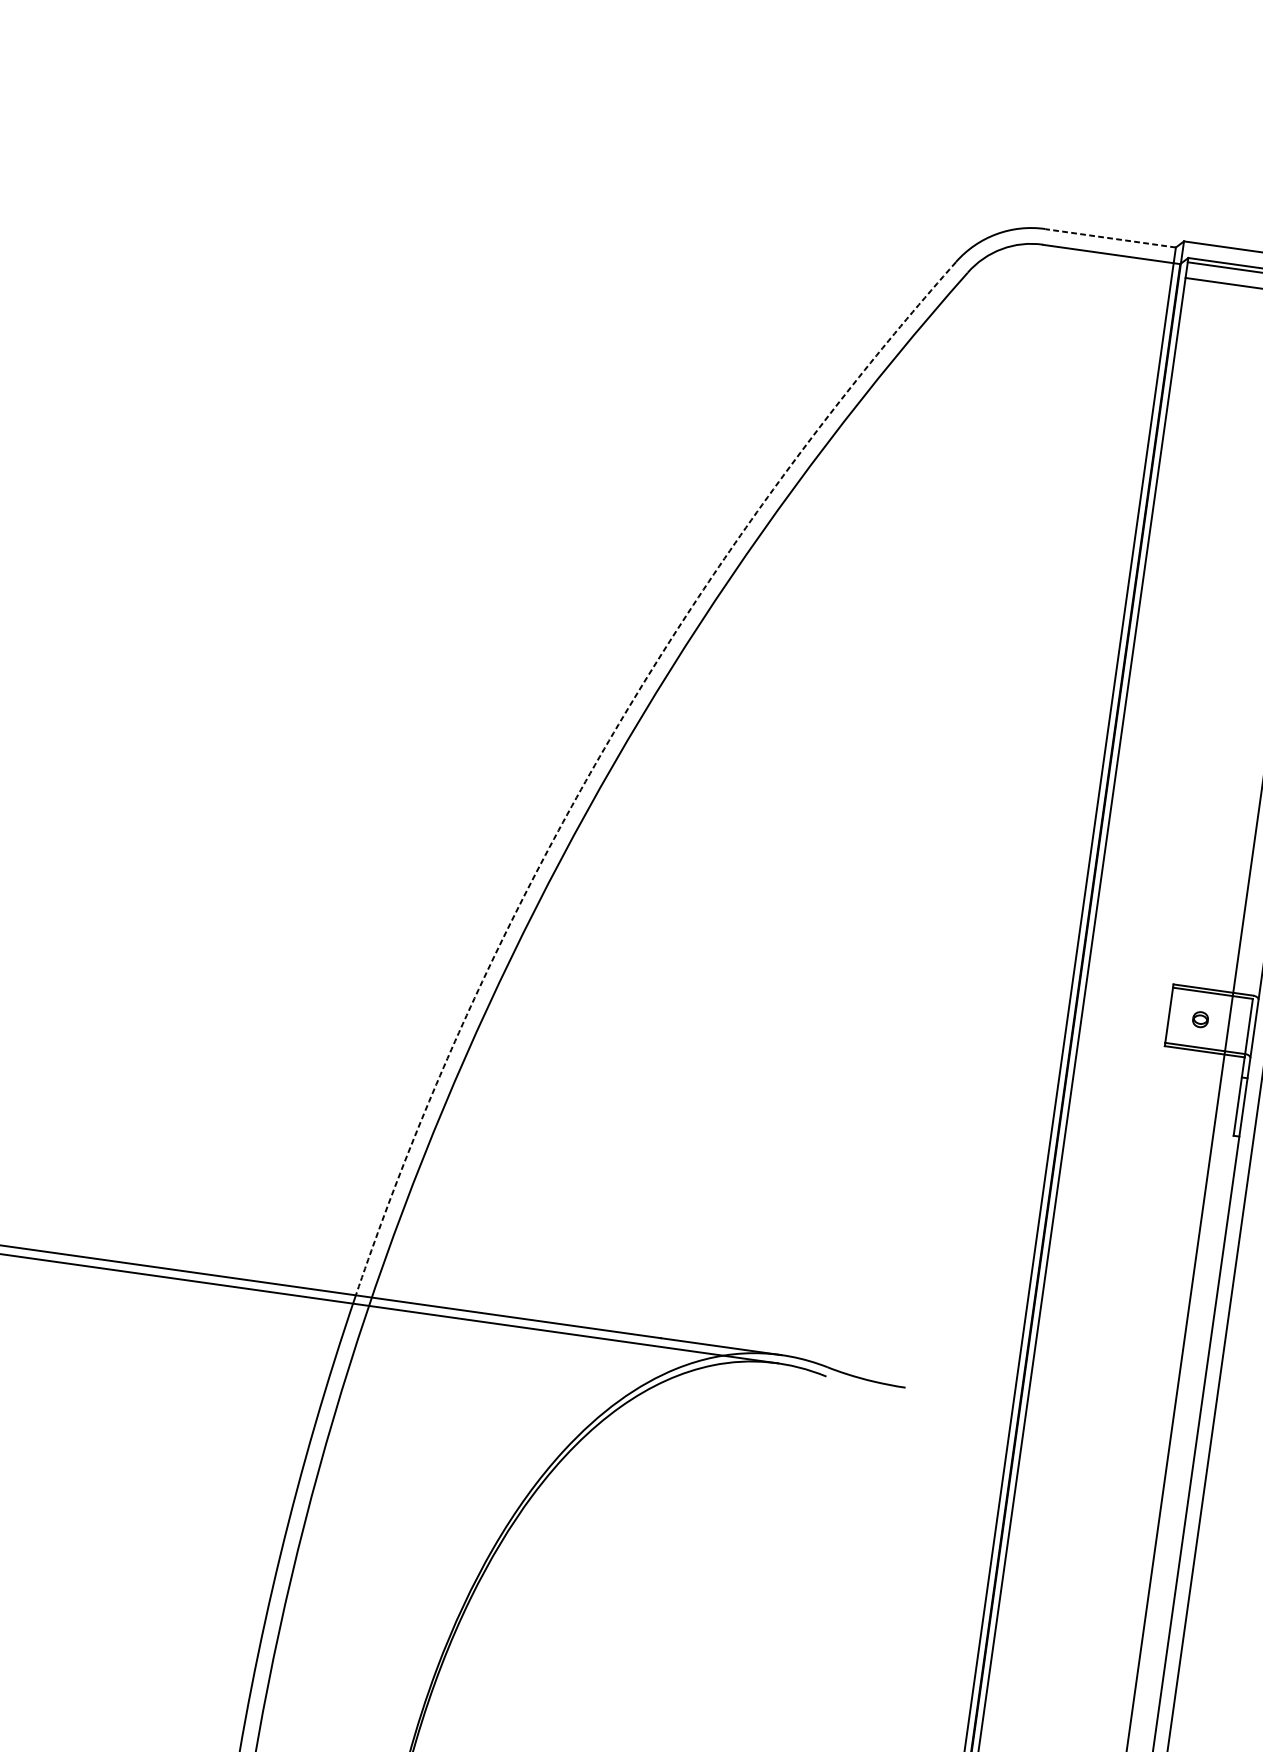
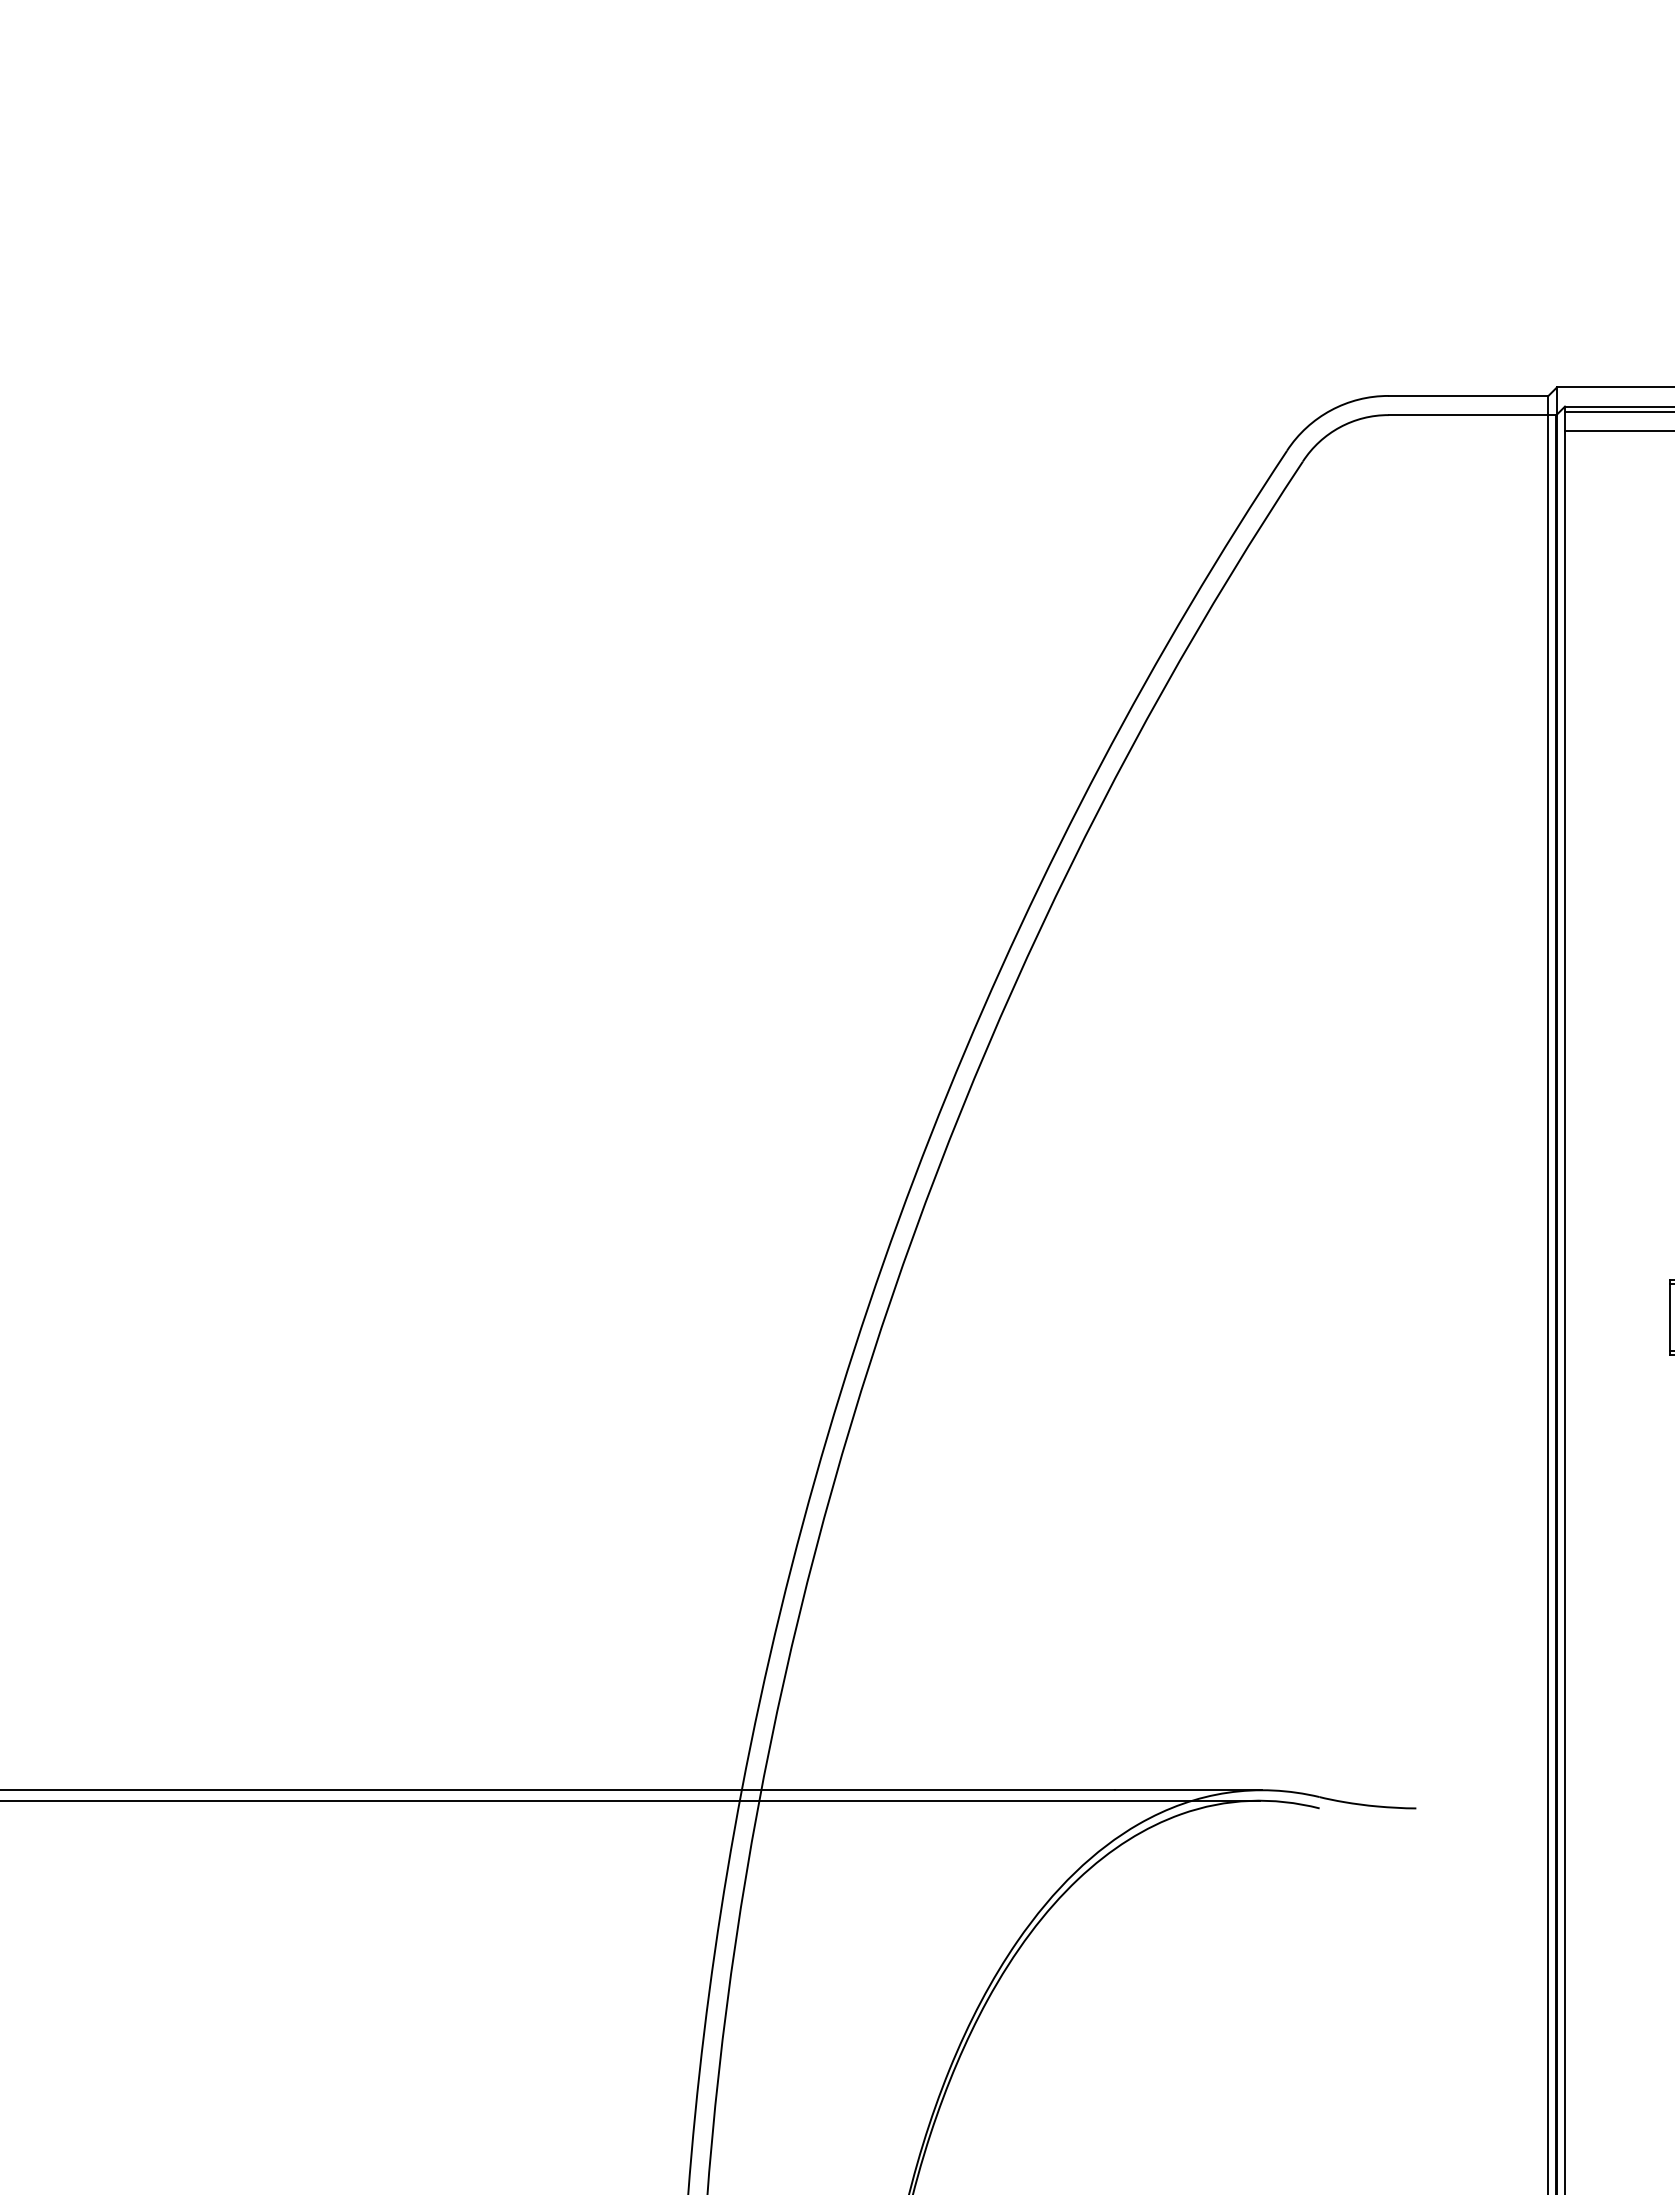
line: (1110, 238) -> (1468, 396), dashed -> solid
arc: (604, 748) -> (947, 1093), dashed -> solid

